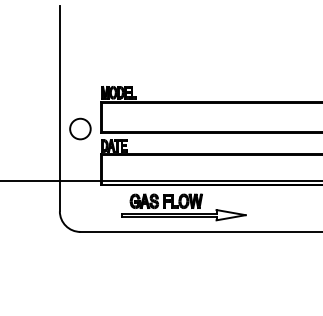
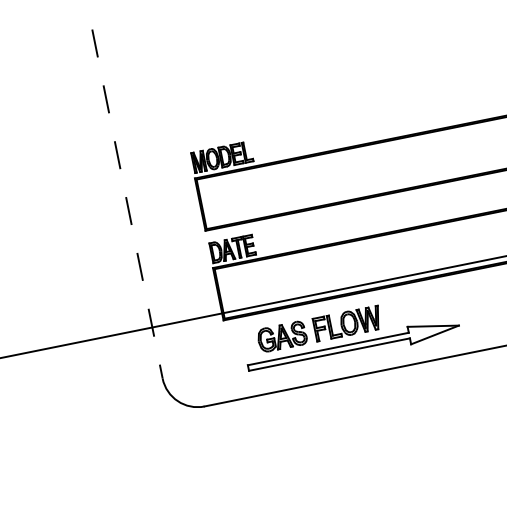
line: (59, 108) -> (126, 204), solid -> dashed
circle: (80, 128) -> (169, 230), removed
part: (183, 207) -> (350, 333), moved

